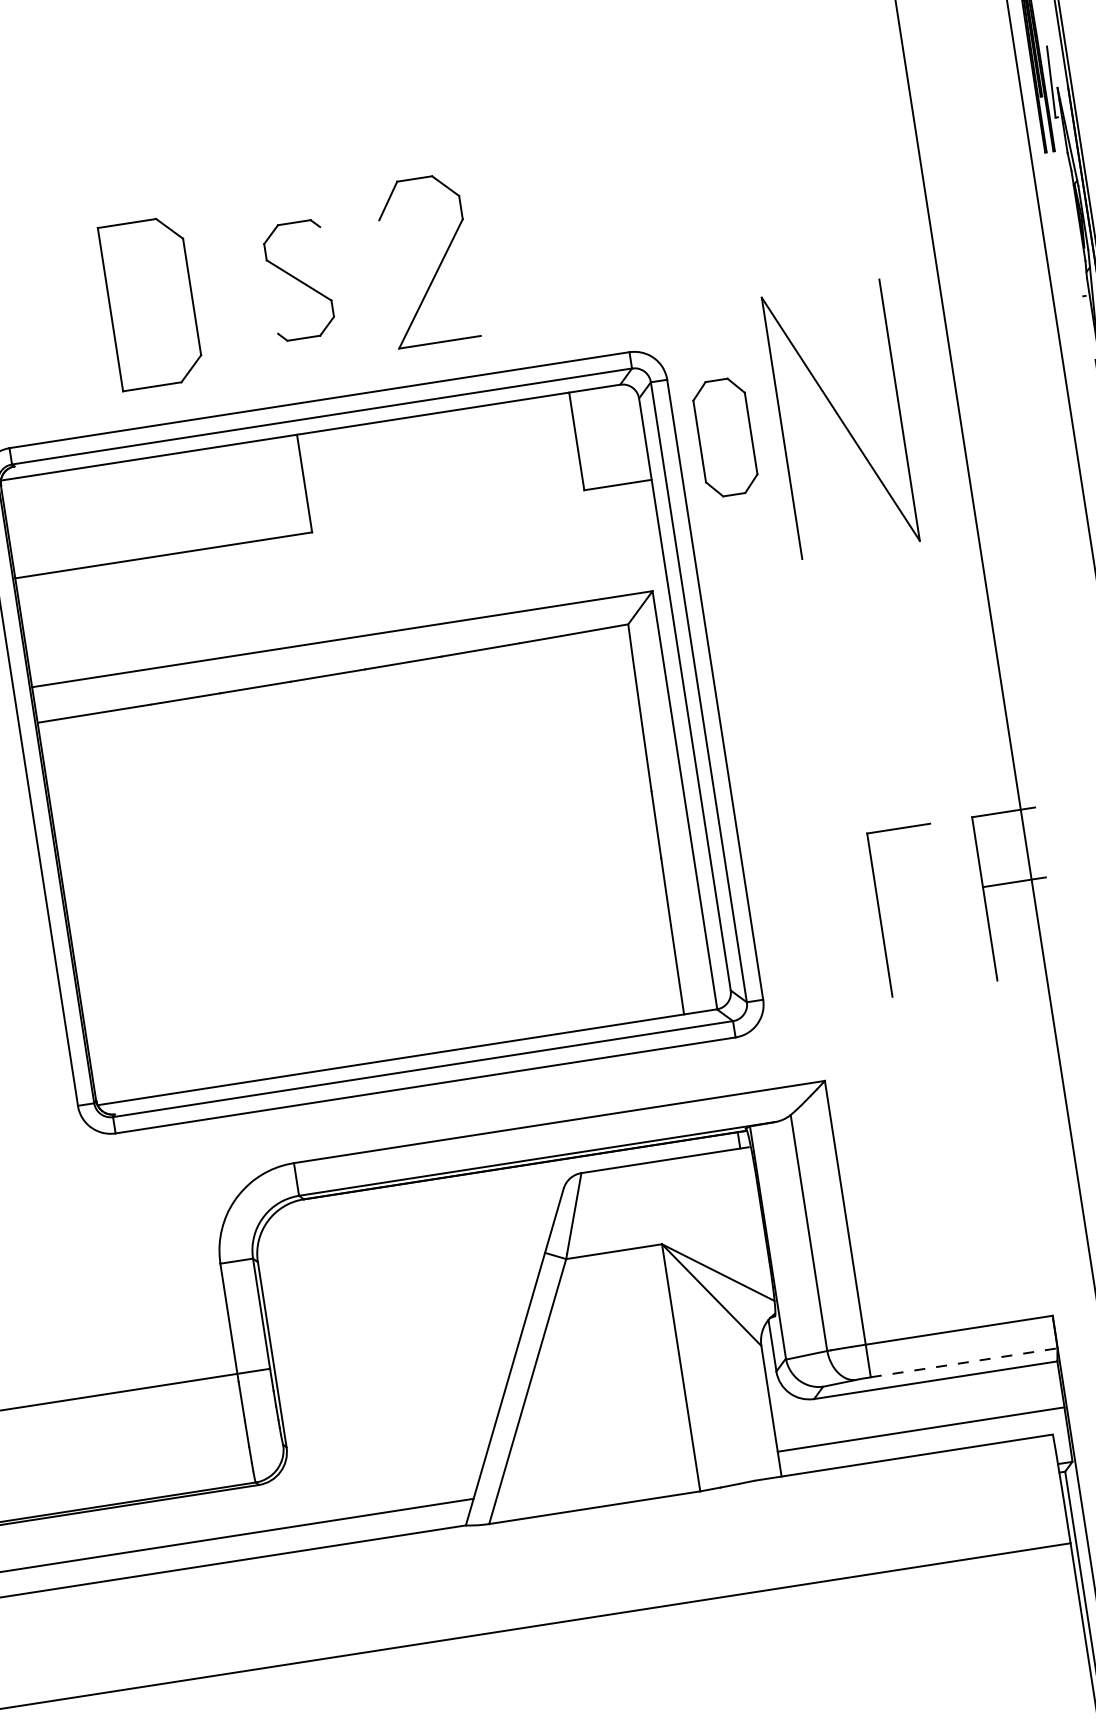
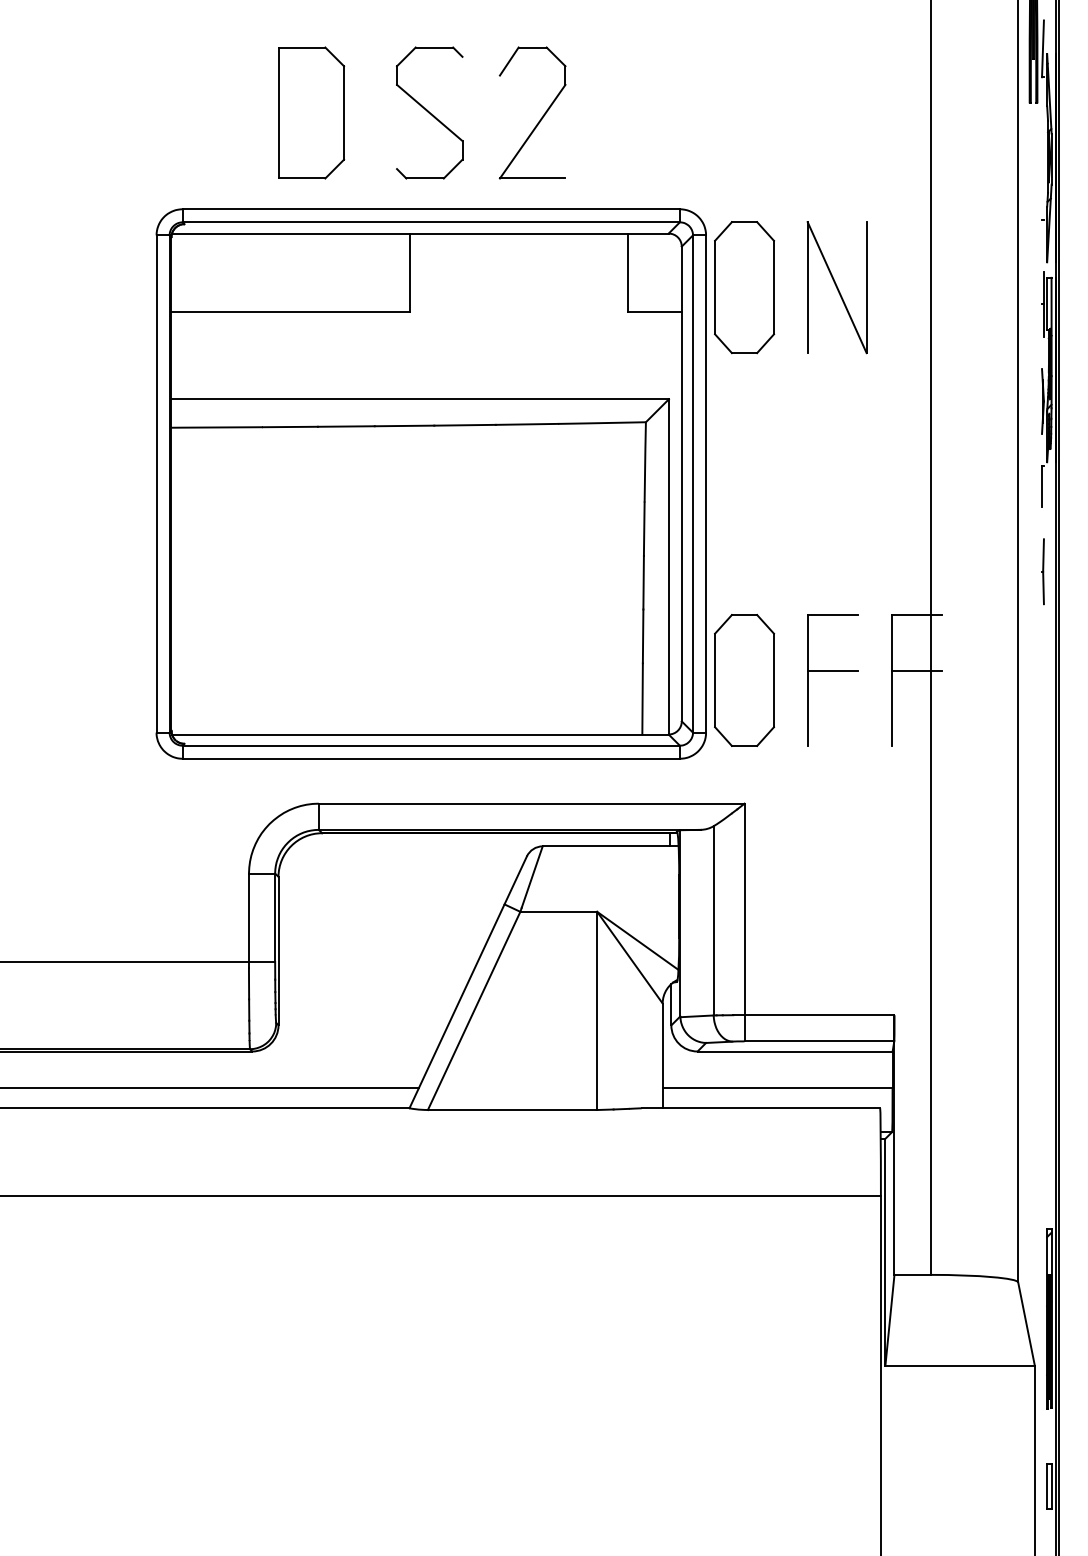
part: (298, 279) -> (429, 112), size x1.43
part: (839, 419) -> (836, 287), size x0.62
part: (725, 437) -> (744, 287), size x1.43
line: (909, 899) -> (832, 671), added
part: (801, 927) -> (744, 680), added
line: (964, 1363) -> (819, 1041), dashed -> solid

